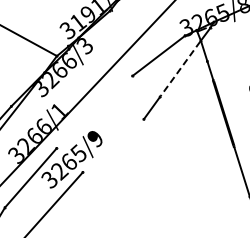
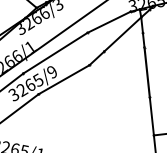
line: (180, 68) -> (122, 34), dashed -> solid
line: (94, 111) -> (55, 52), added
line: (113, 145) -> (64, 79), added

